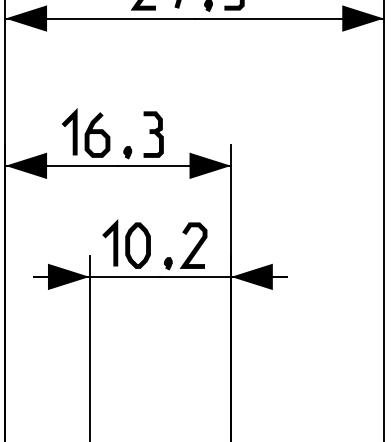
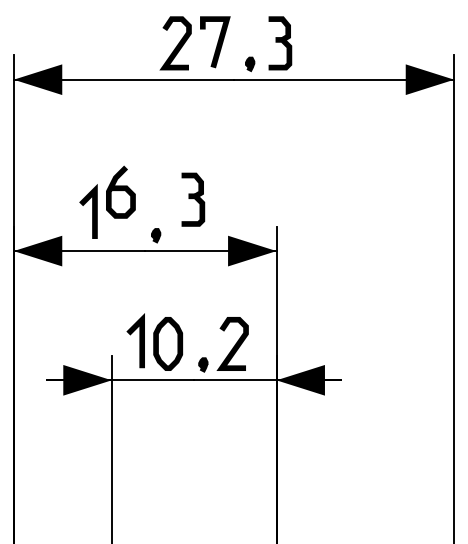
curve: (97, 134) -> (120, 191), moved
part: (153, 134) -> (193, 199), moved

